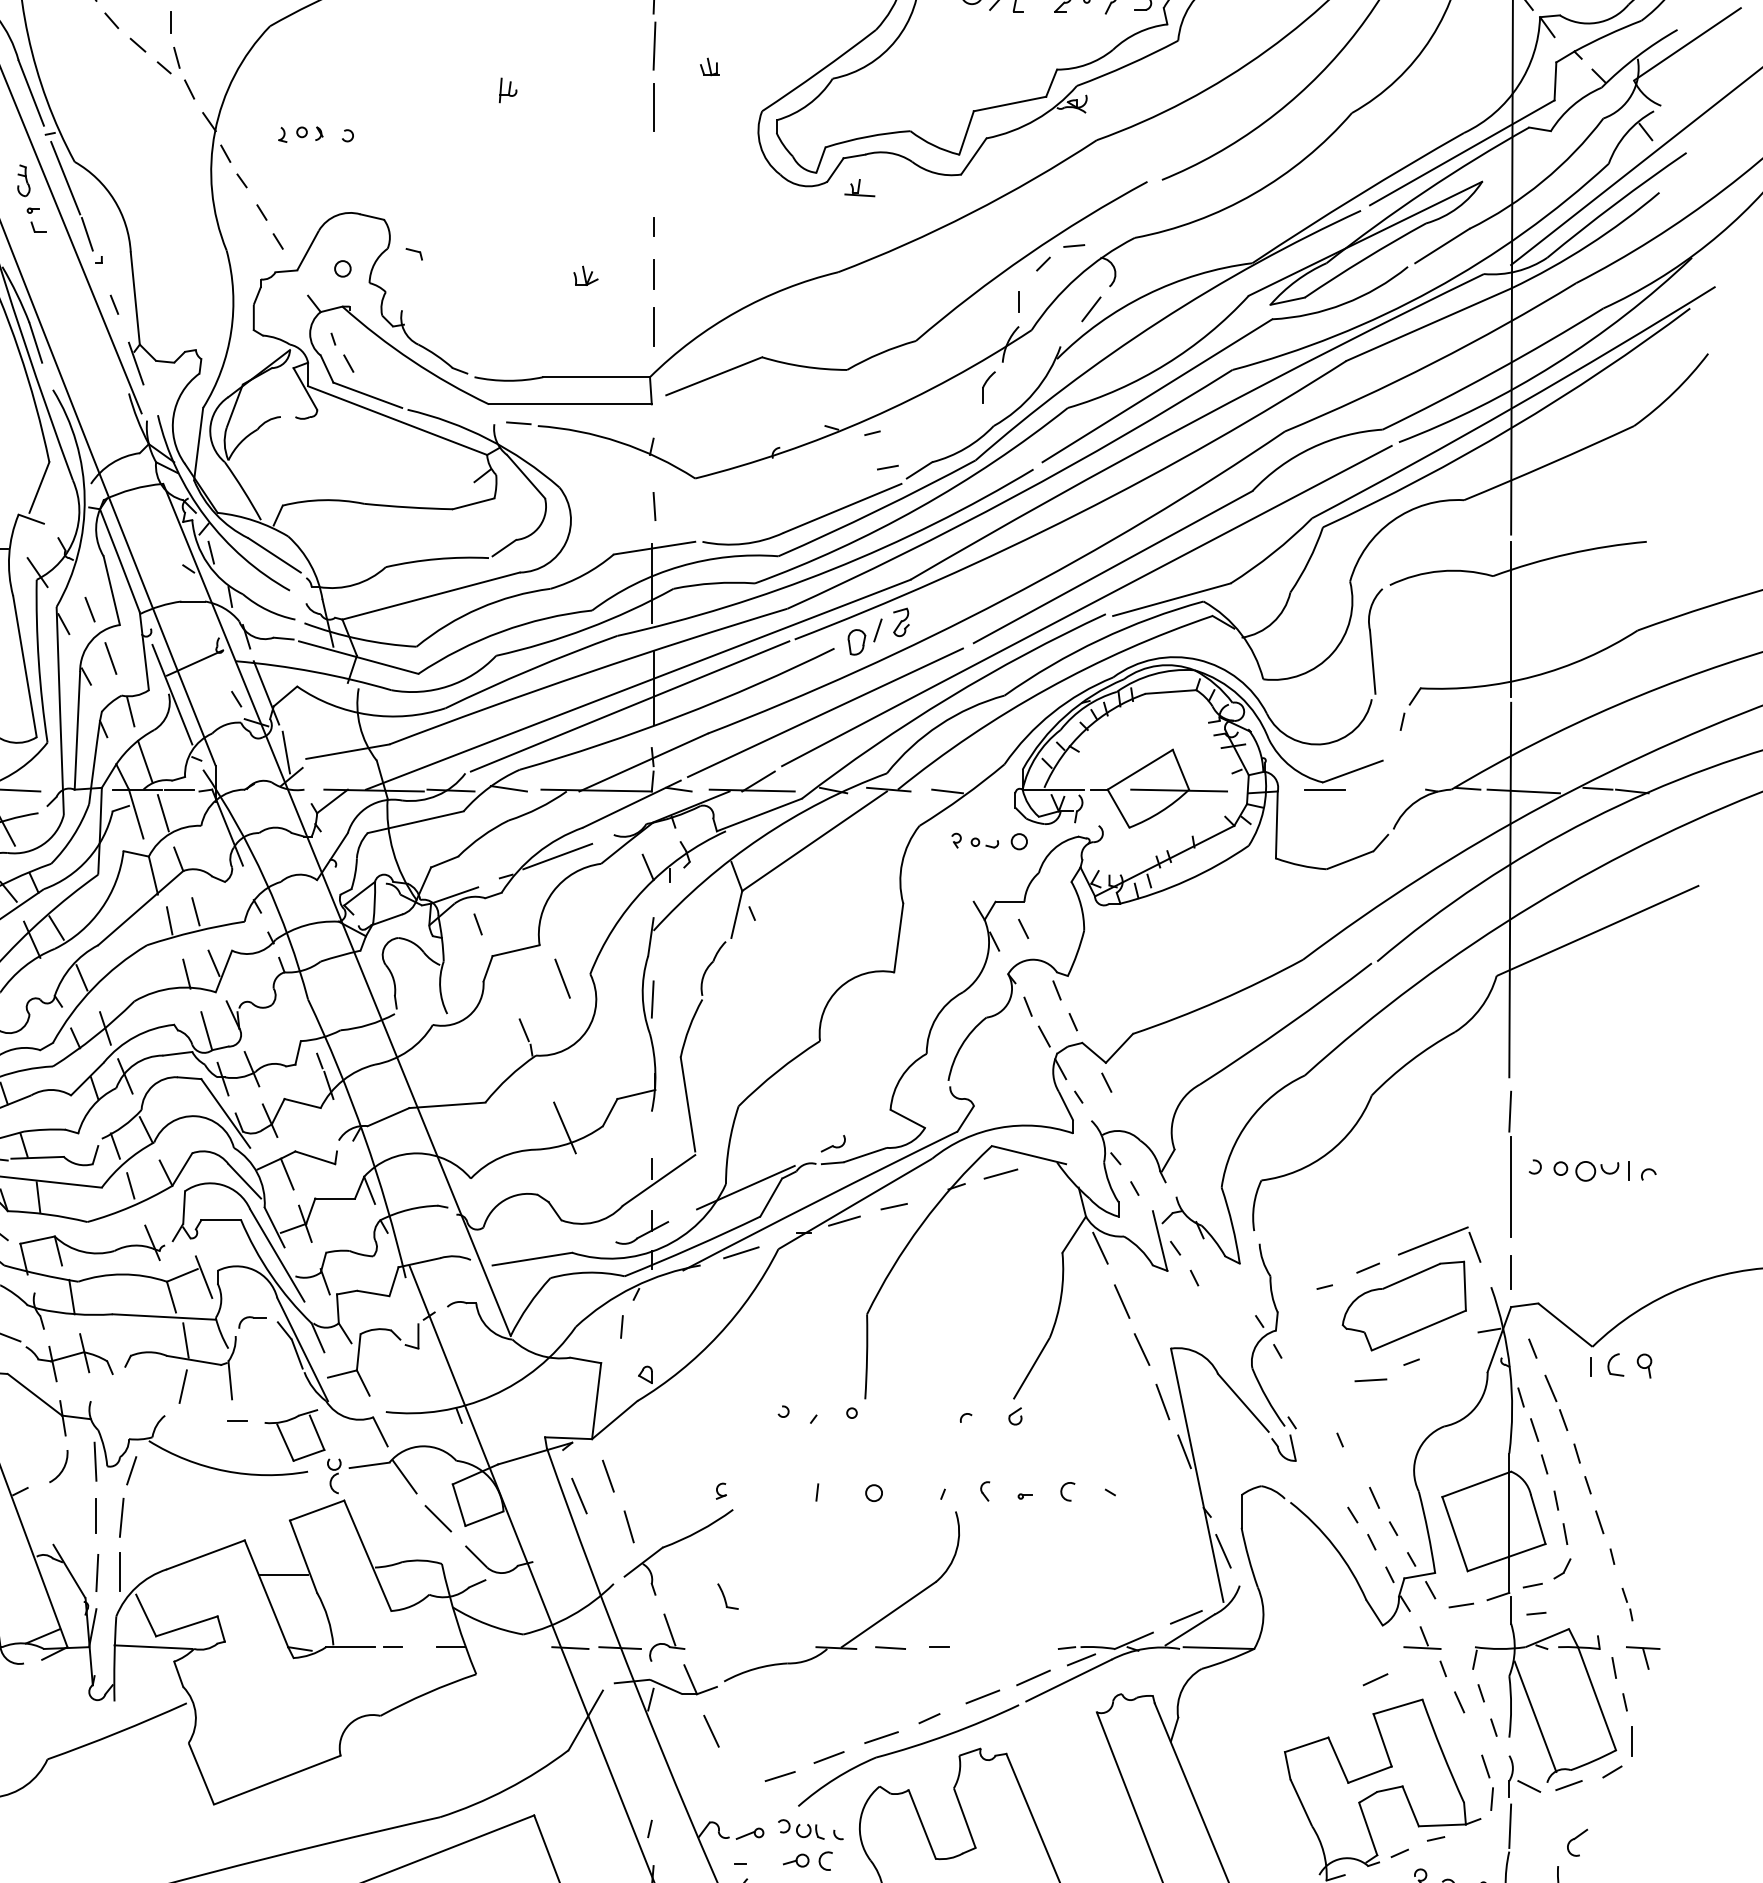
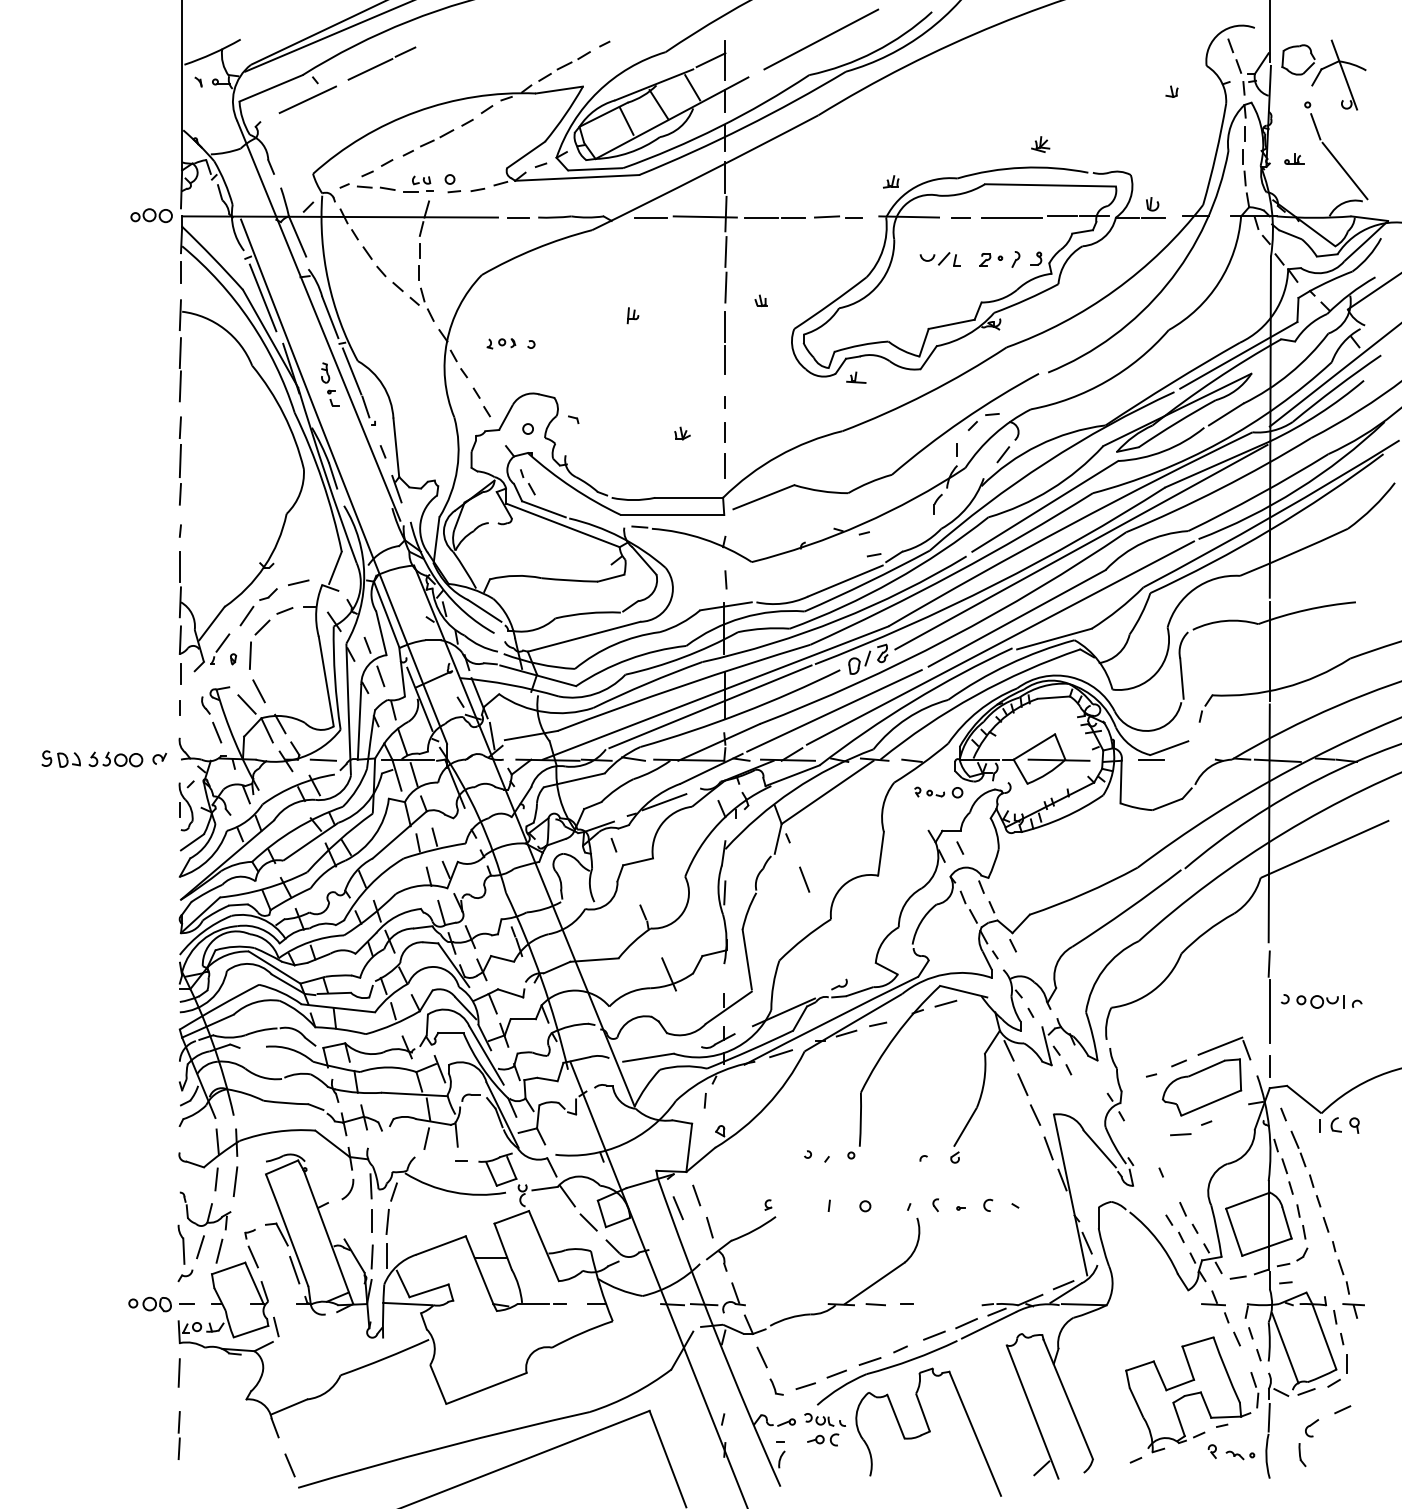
line: (653, 159) -> (725, 359), added
line: (1214, 453) -> (1081, 546), added
line: (562, 978) -> (804, 879), moved
part: (727, 1595) -> (776, 1386), moved
part: (1627, 1603) -> (1343, 1276), size x1.67
line: (1375, 1679) -> (1342, 1409), moved

